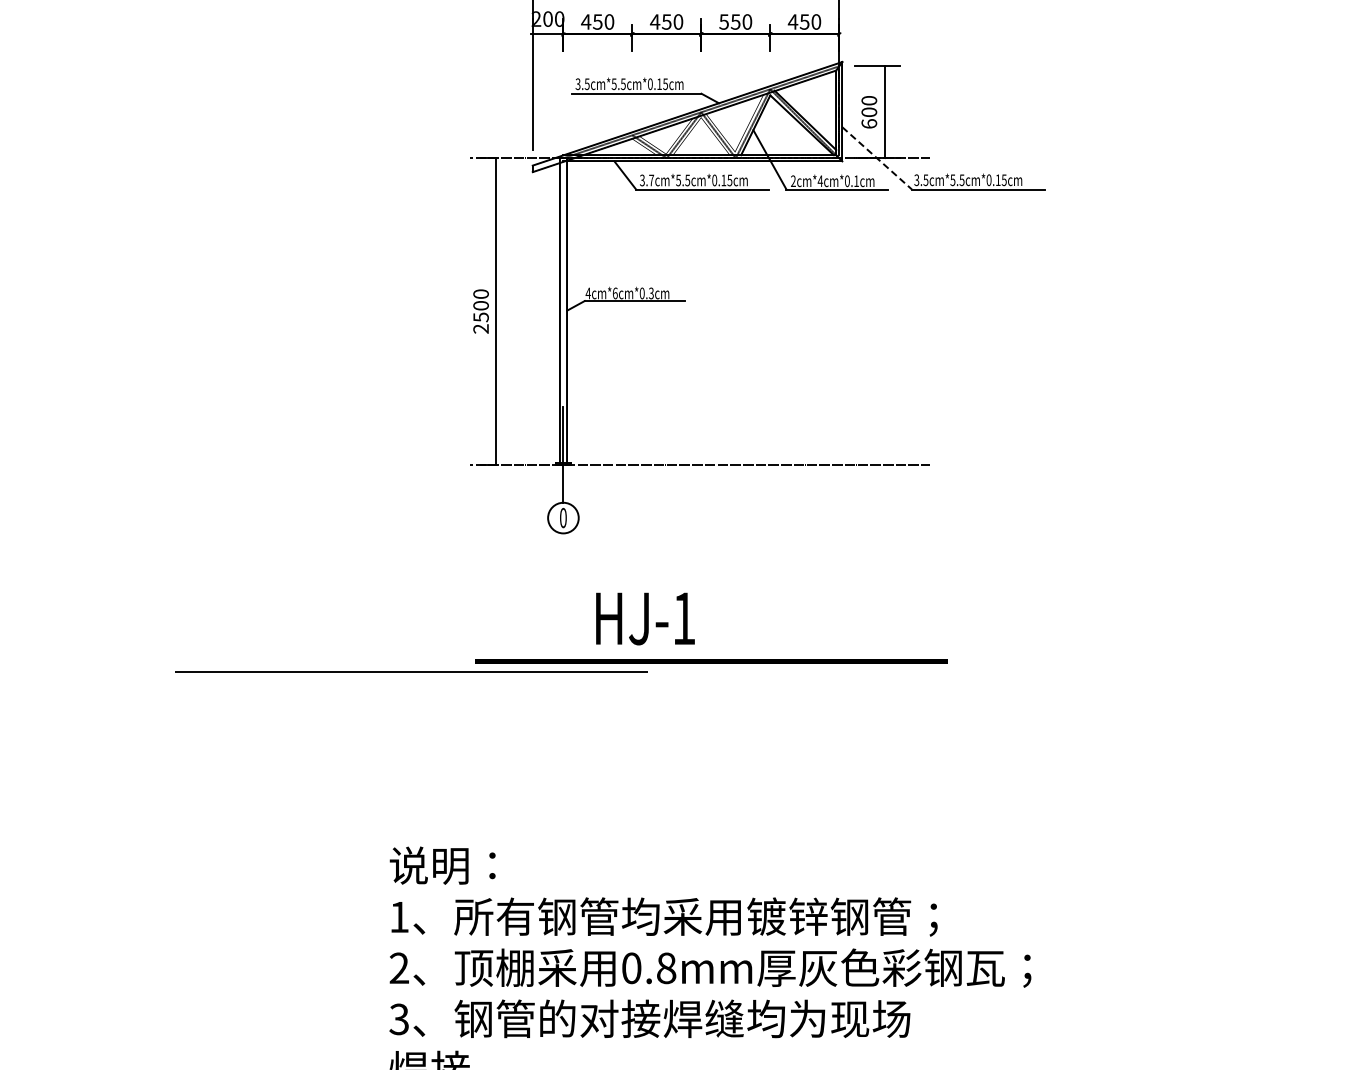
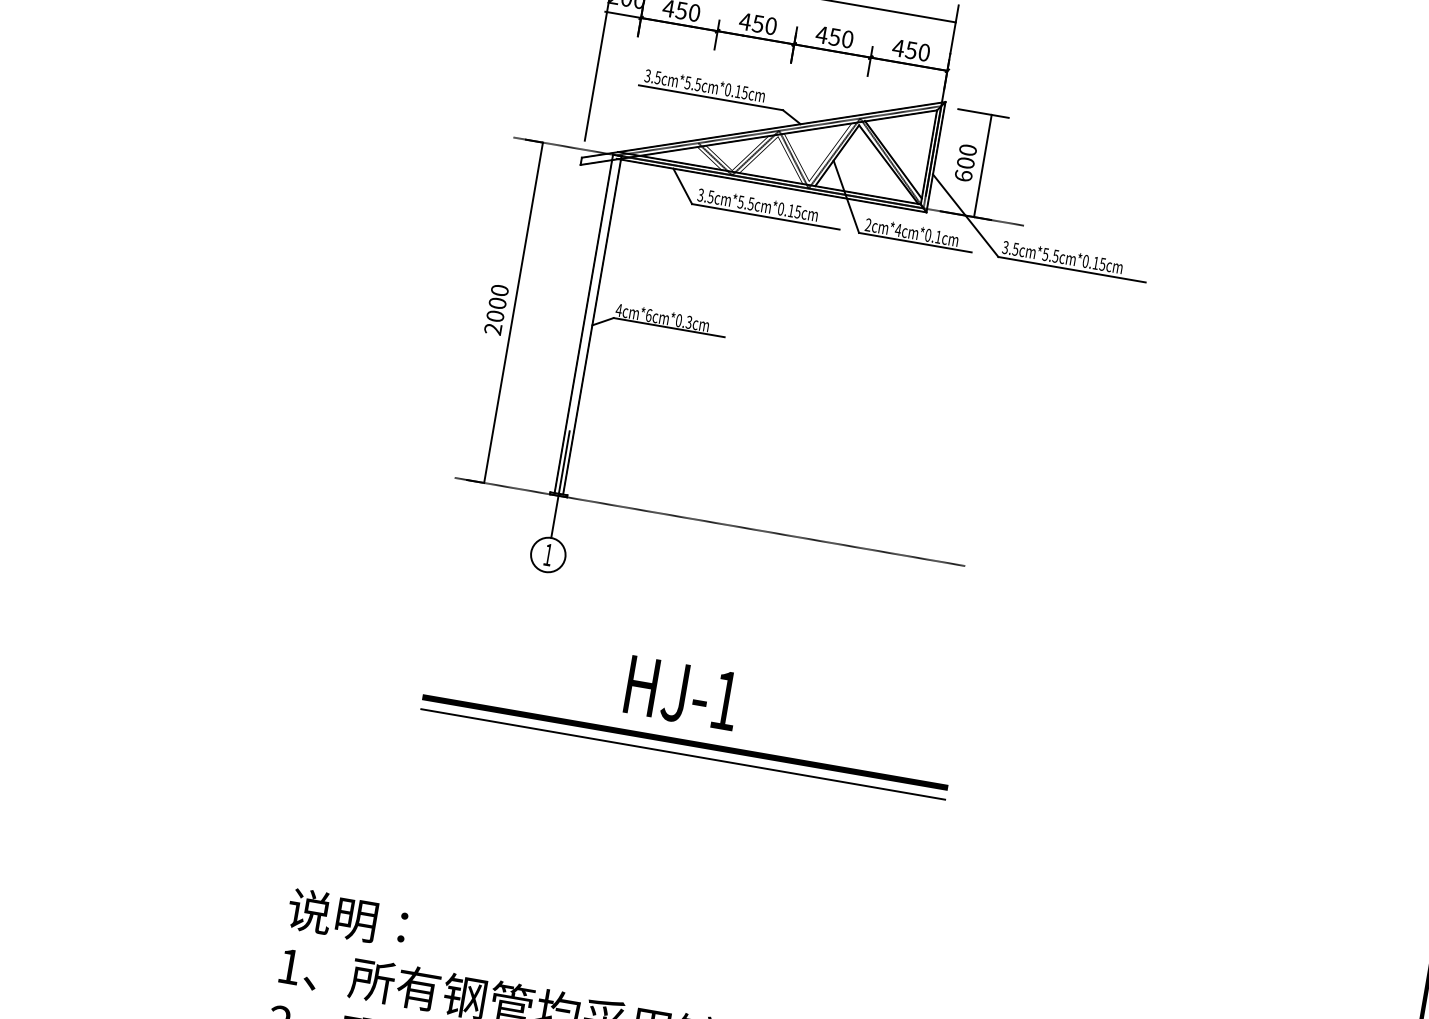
text: (723, 21) -> (821, 34), 550 -> 450
line: (877, 158) -> (966, 215), dashed -> solid
text: (651, 180) -> (710, 197), 3.7cm*5.5cm*0.15cm -> 3.5cm*5.5cm*0.15cm
text: (480, 317) -> (494, 316), 2500 -> 2000
text: (563, 517) -> (548, 554), 0 -> 1
text: (645, 618) -> (682, 692), moved
line: (411, 671) -> (683, 753), moved

